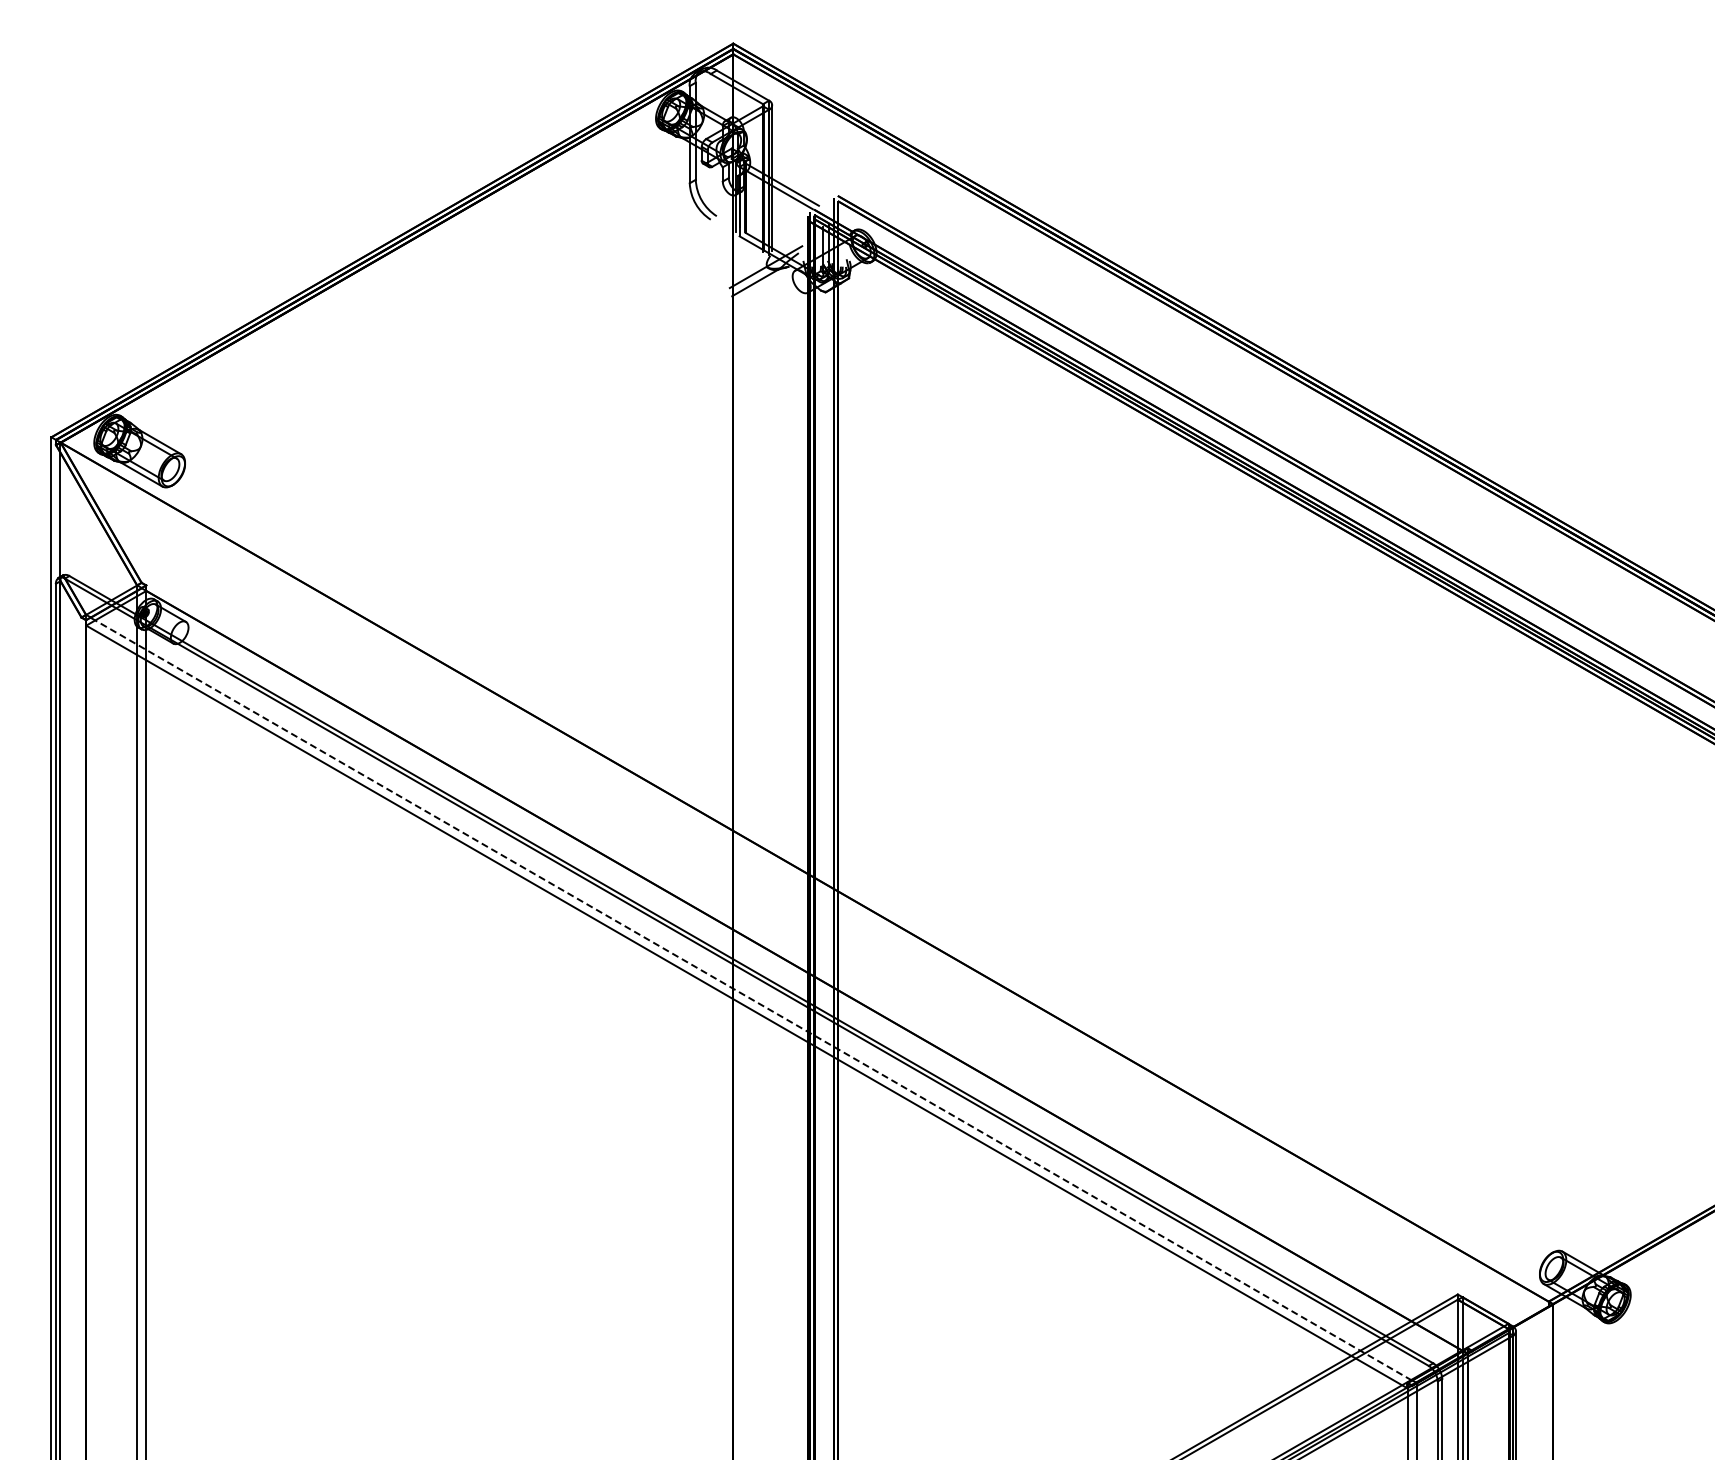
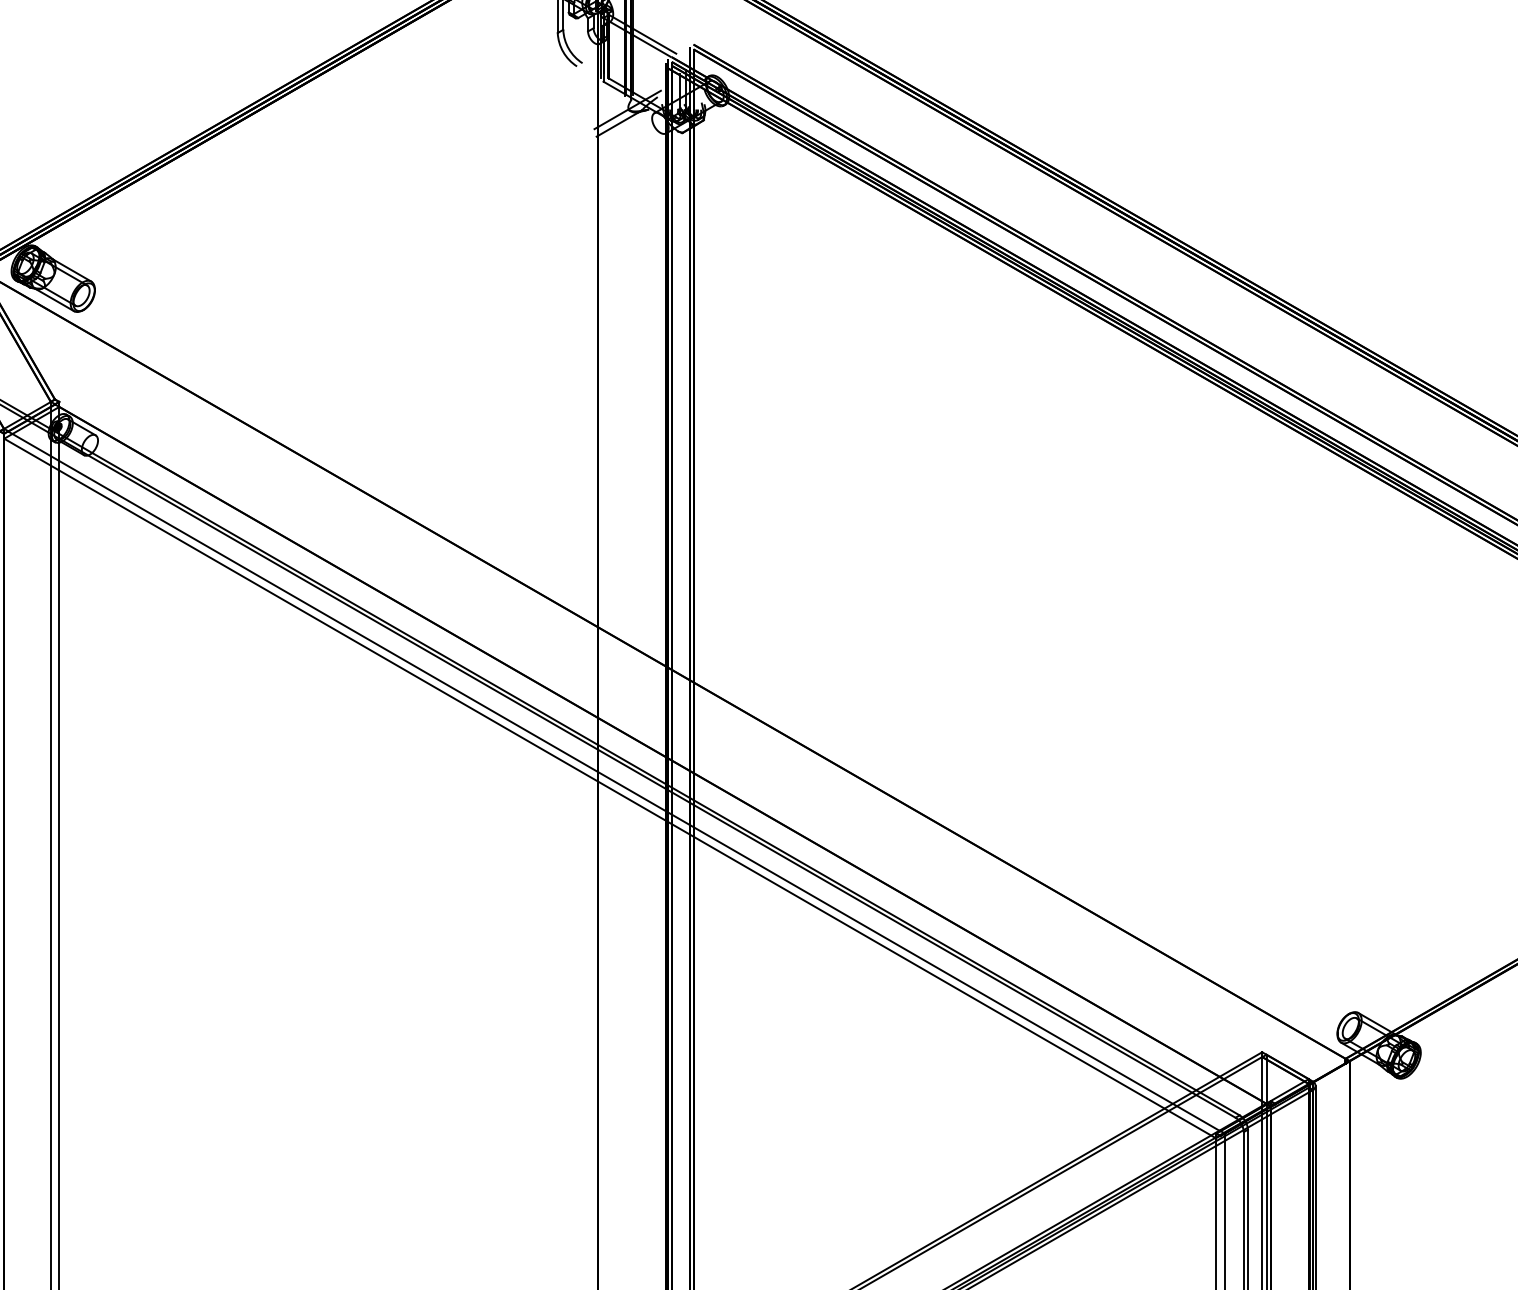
line: (751, 999) -> (614, 781), dashed -> solid

